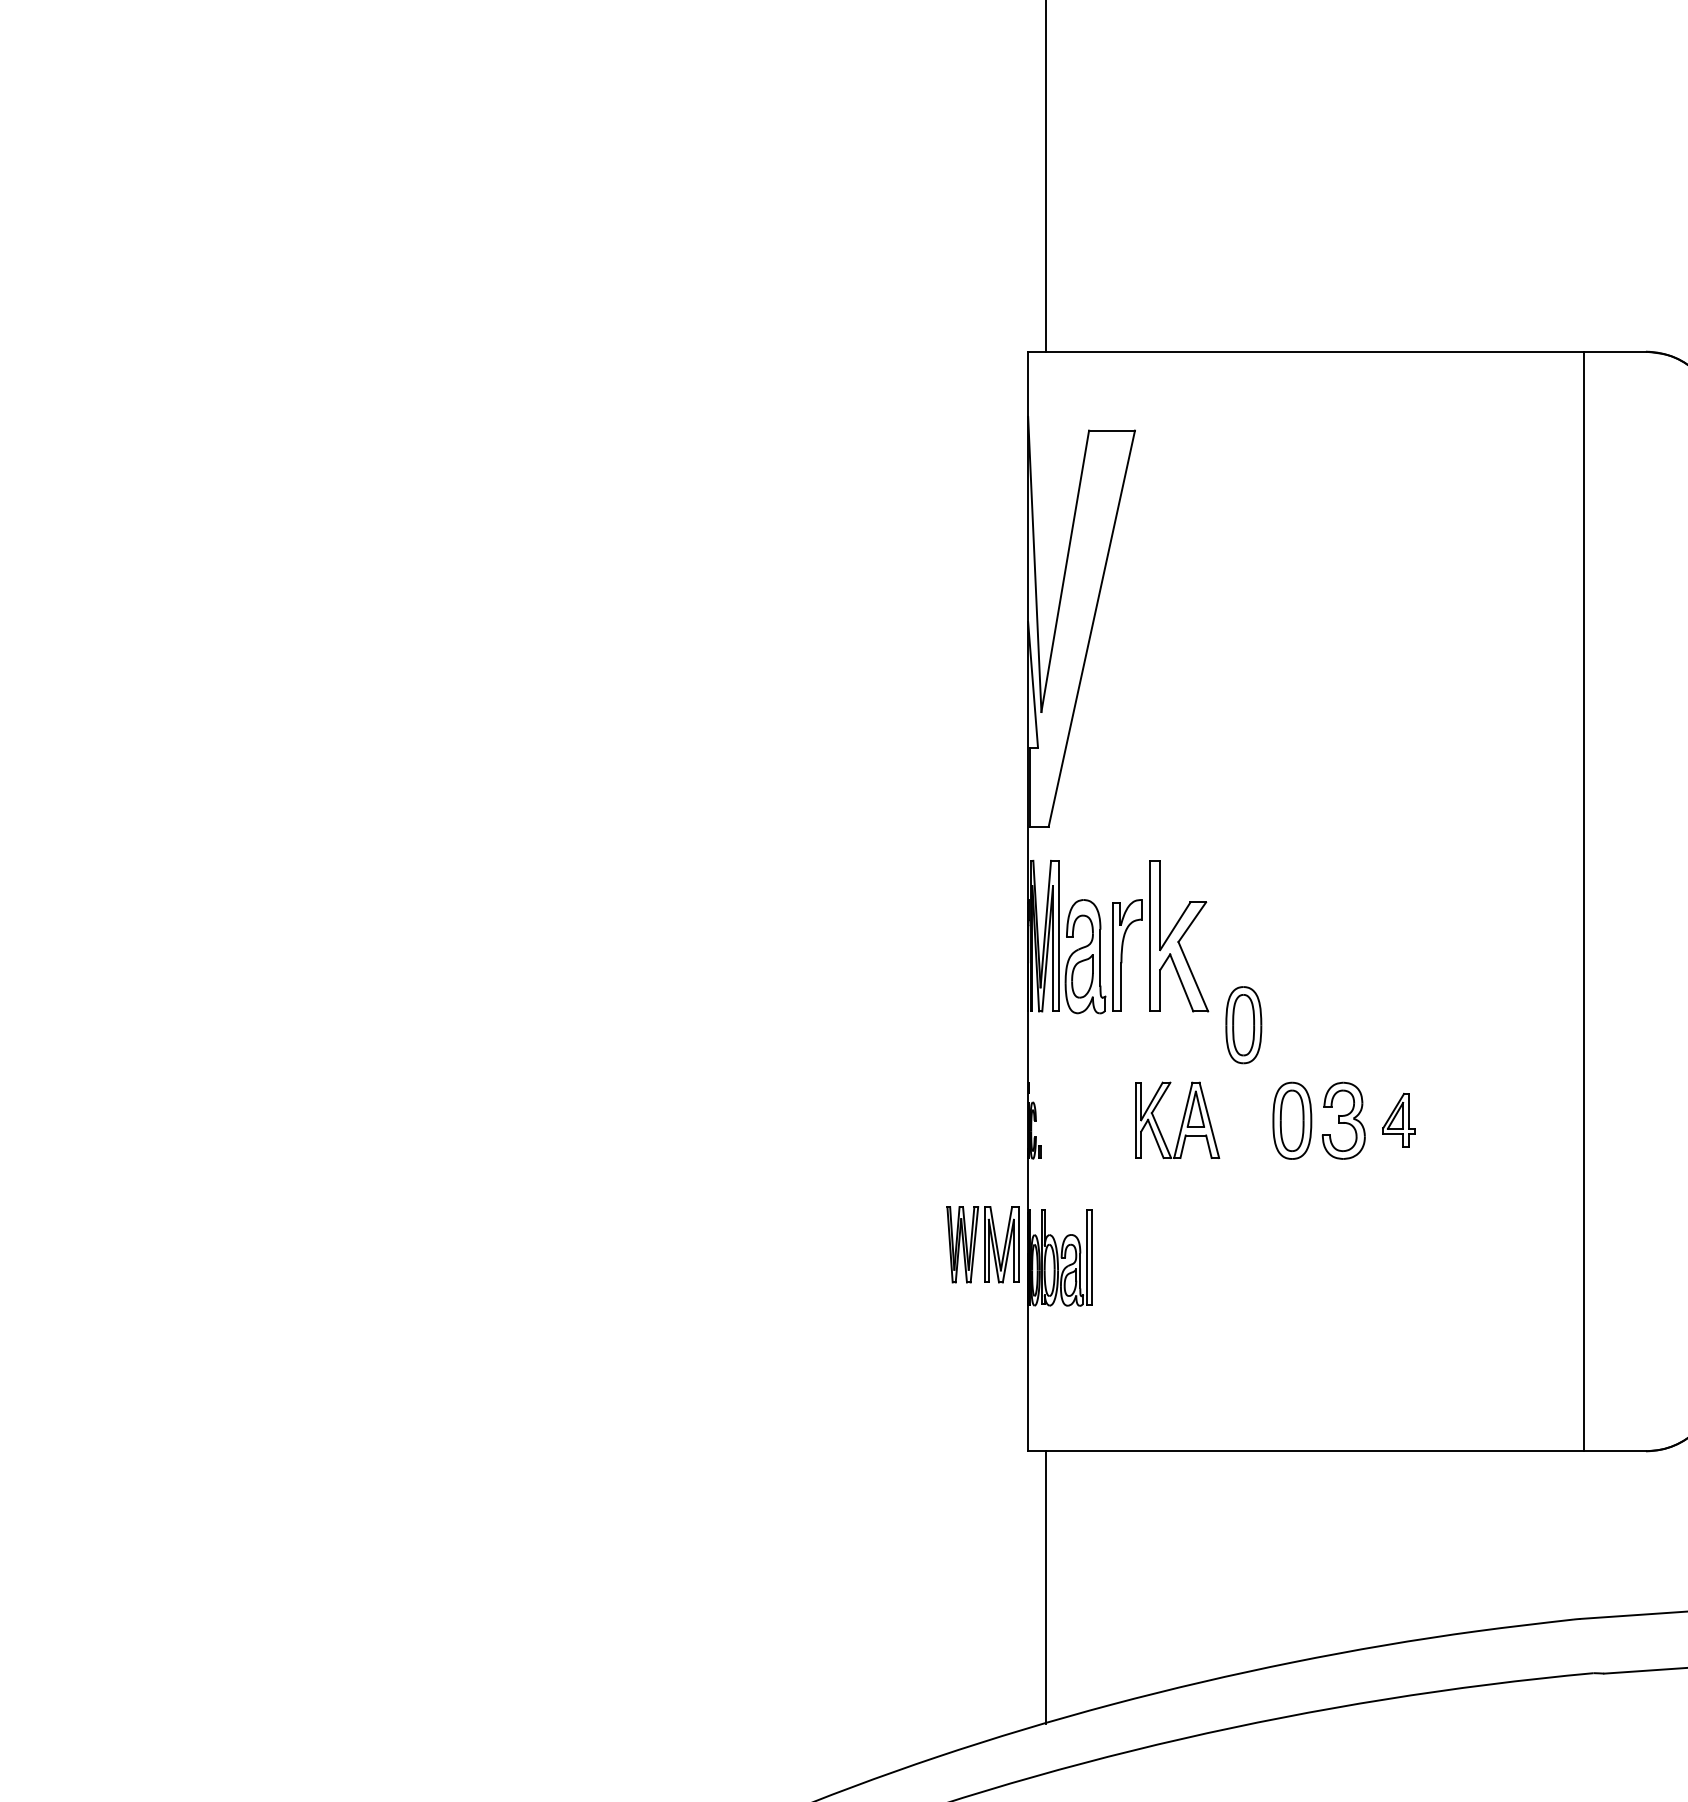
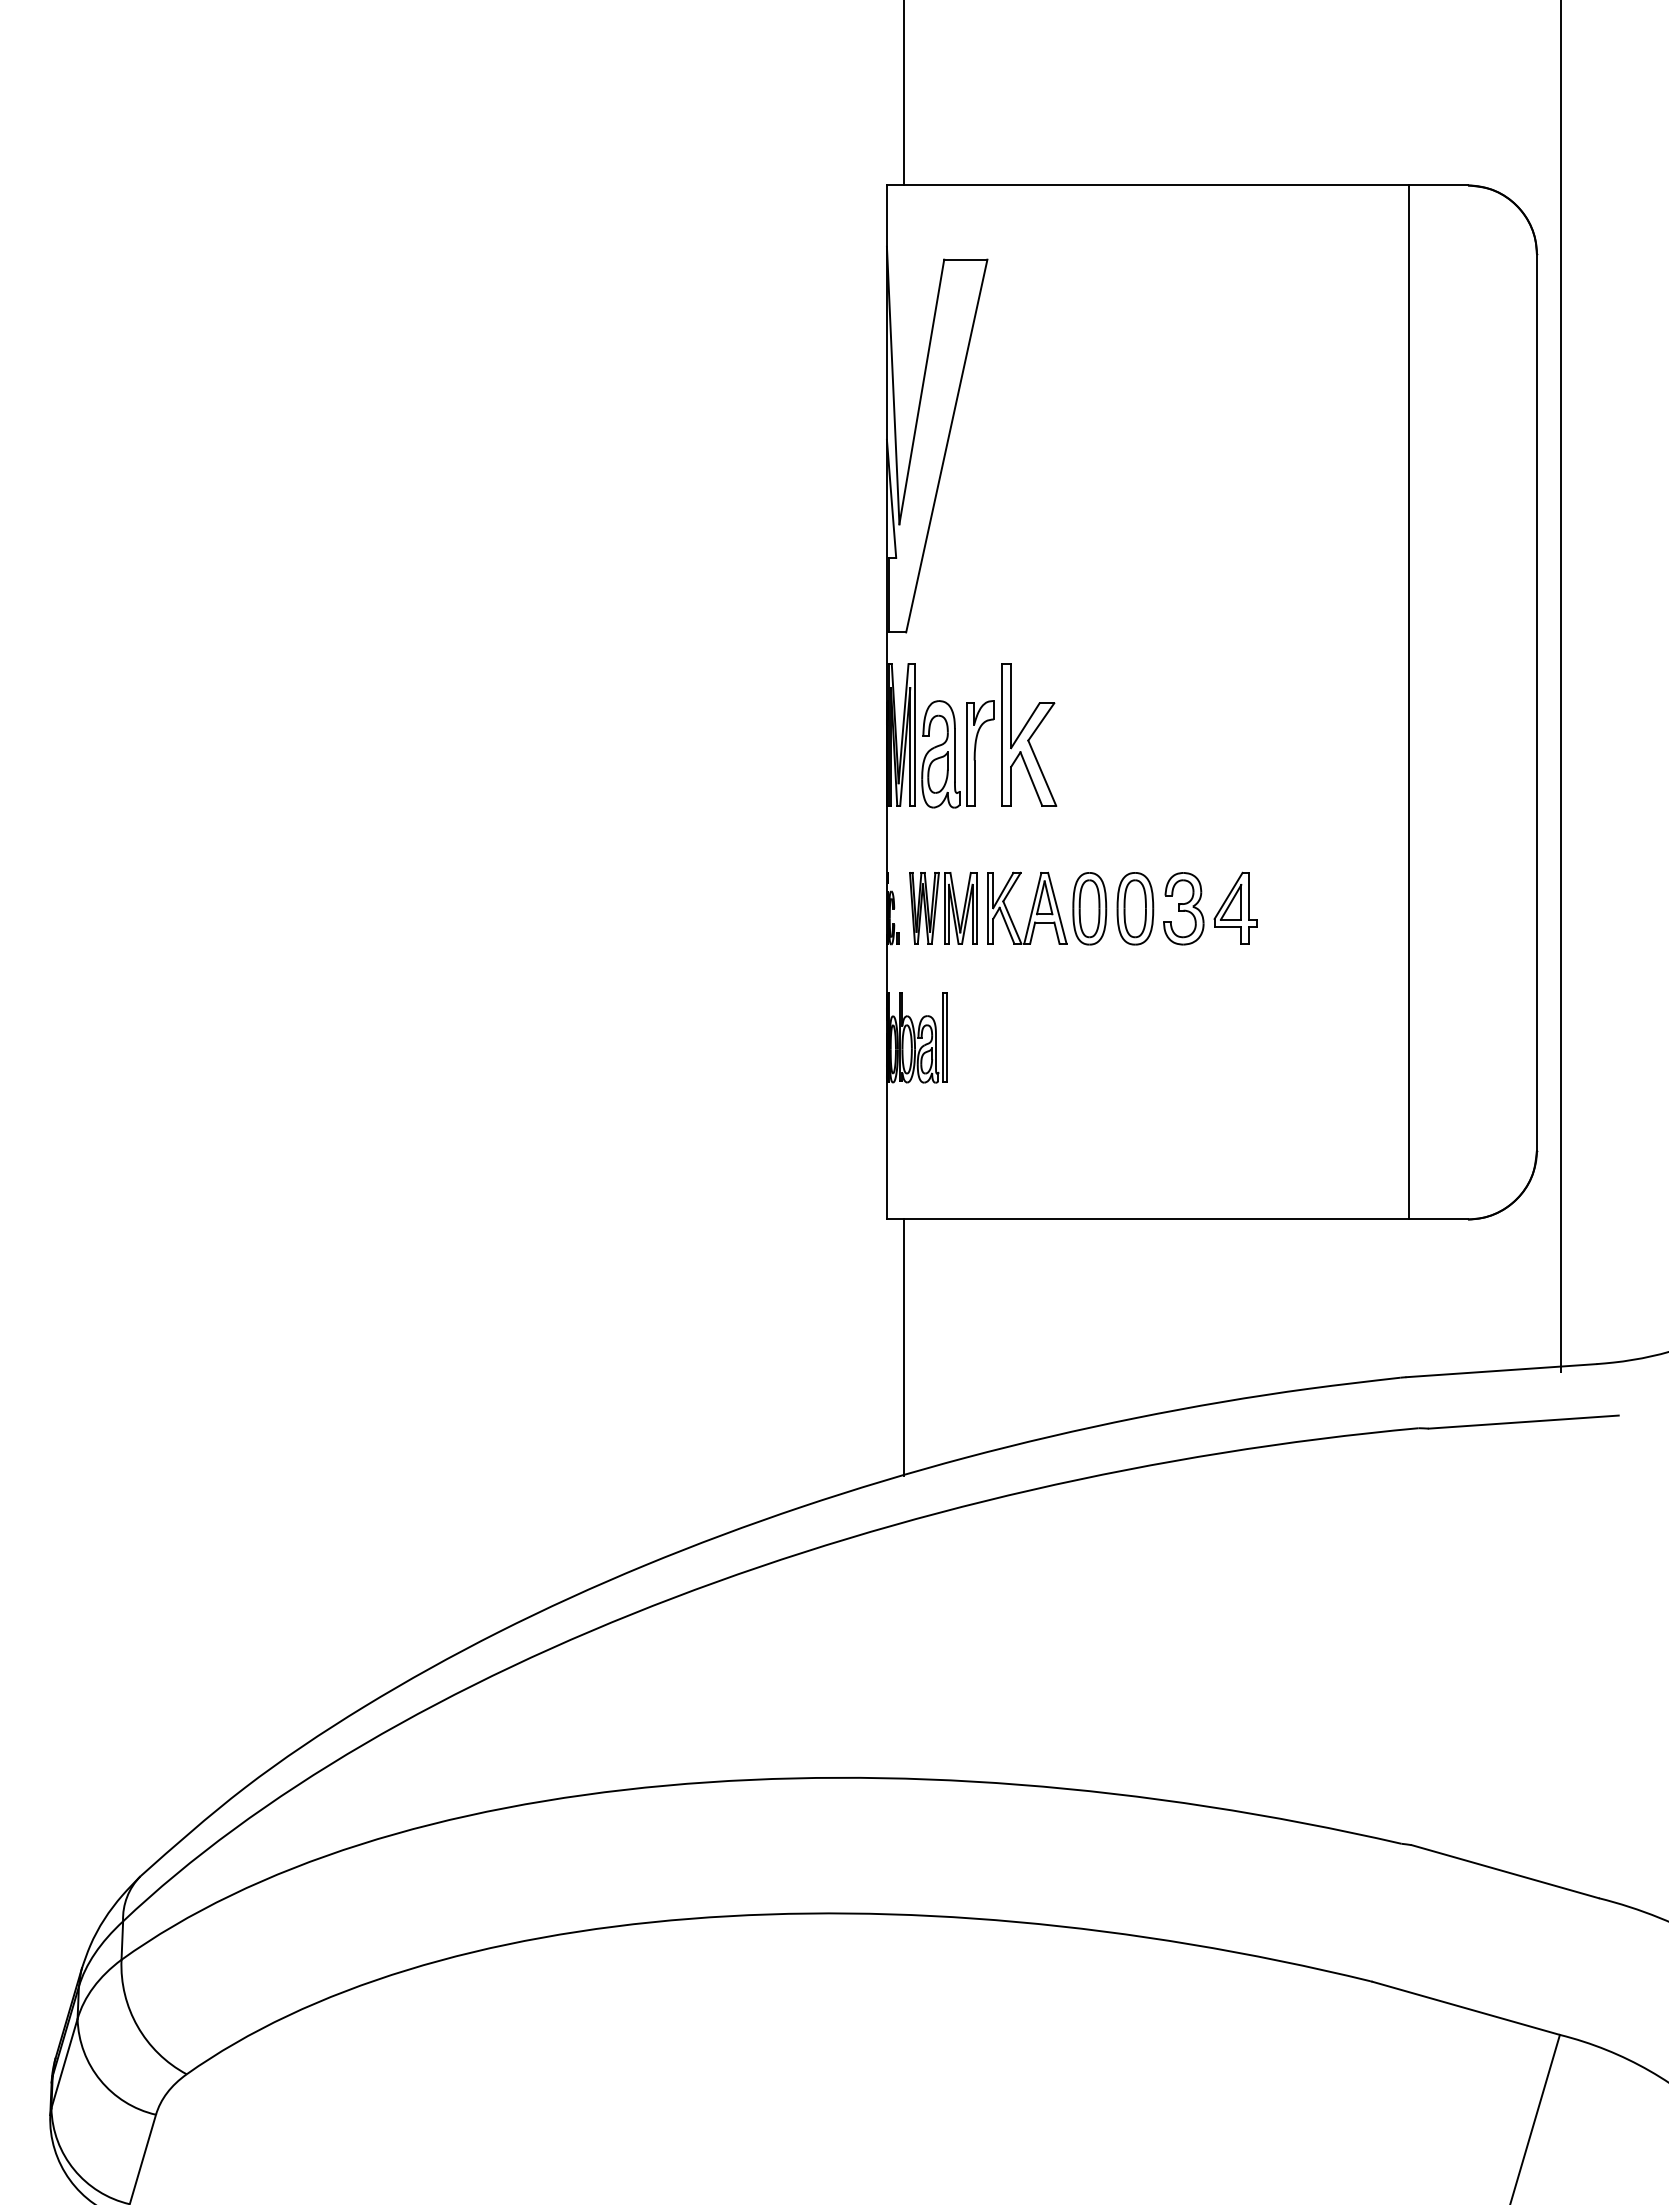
part: (1243, 1024) -> (1089, 908), moved
part: (1398, 1119) -> (1235, 907), size x1.43
part: (983, 1244) -> (943, 908), moved

